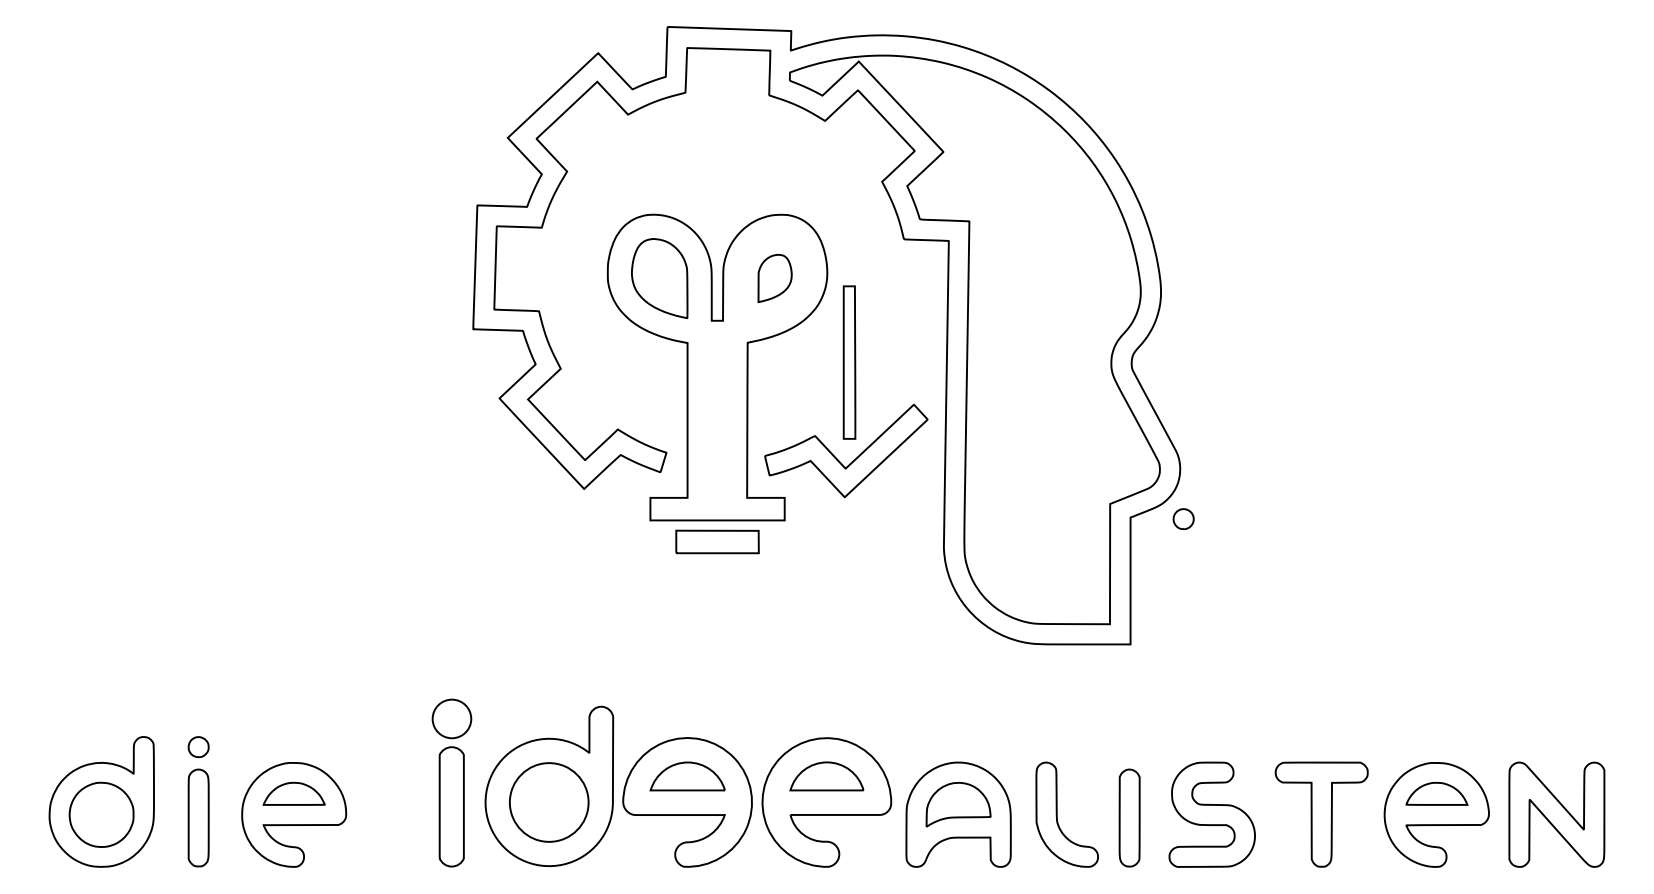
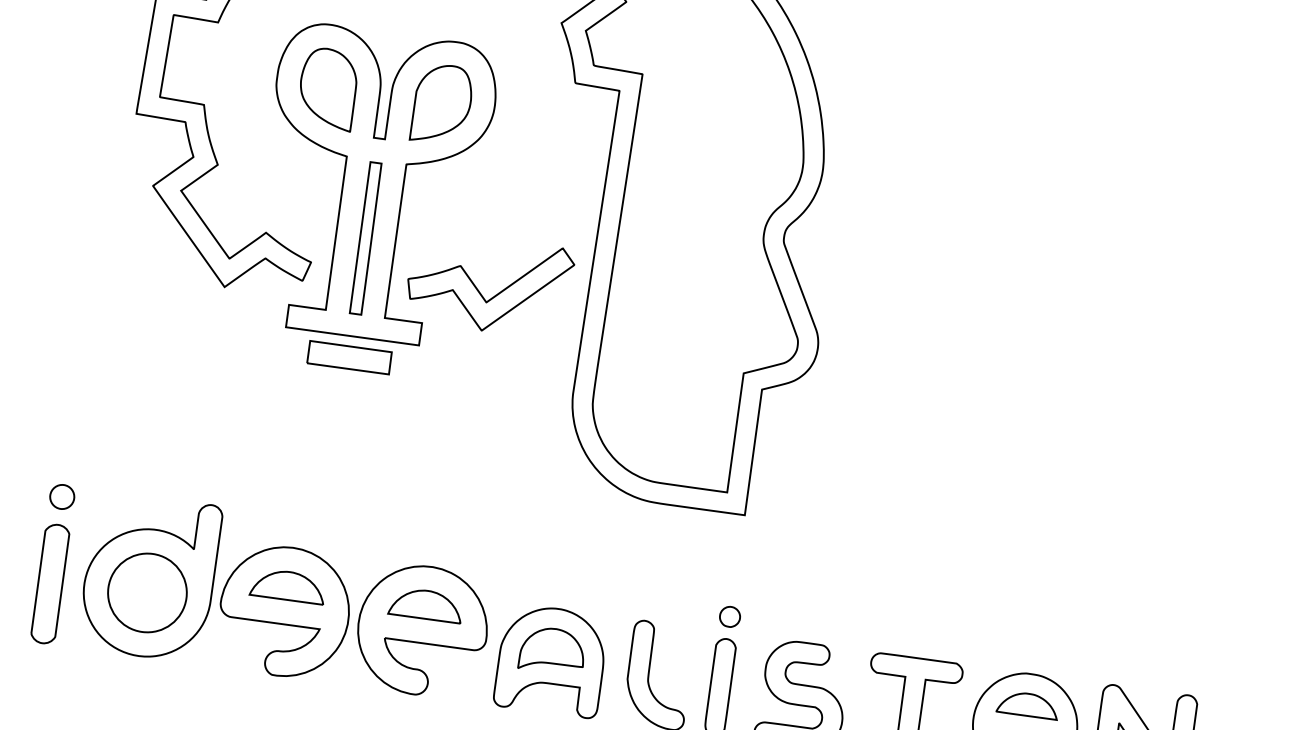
part: (774, 278) -> (441, 104), size x1.67
part: (849, 362) -> (365, 238), moved
part: (1183, 519) -> (729, 617), moved
part: (451, 718) -> (62, 496), size x0.62

